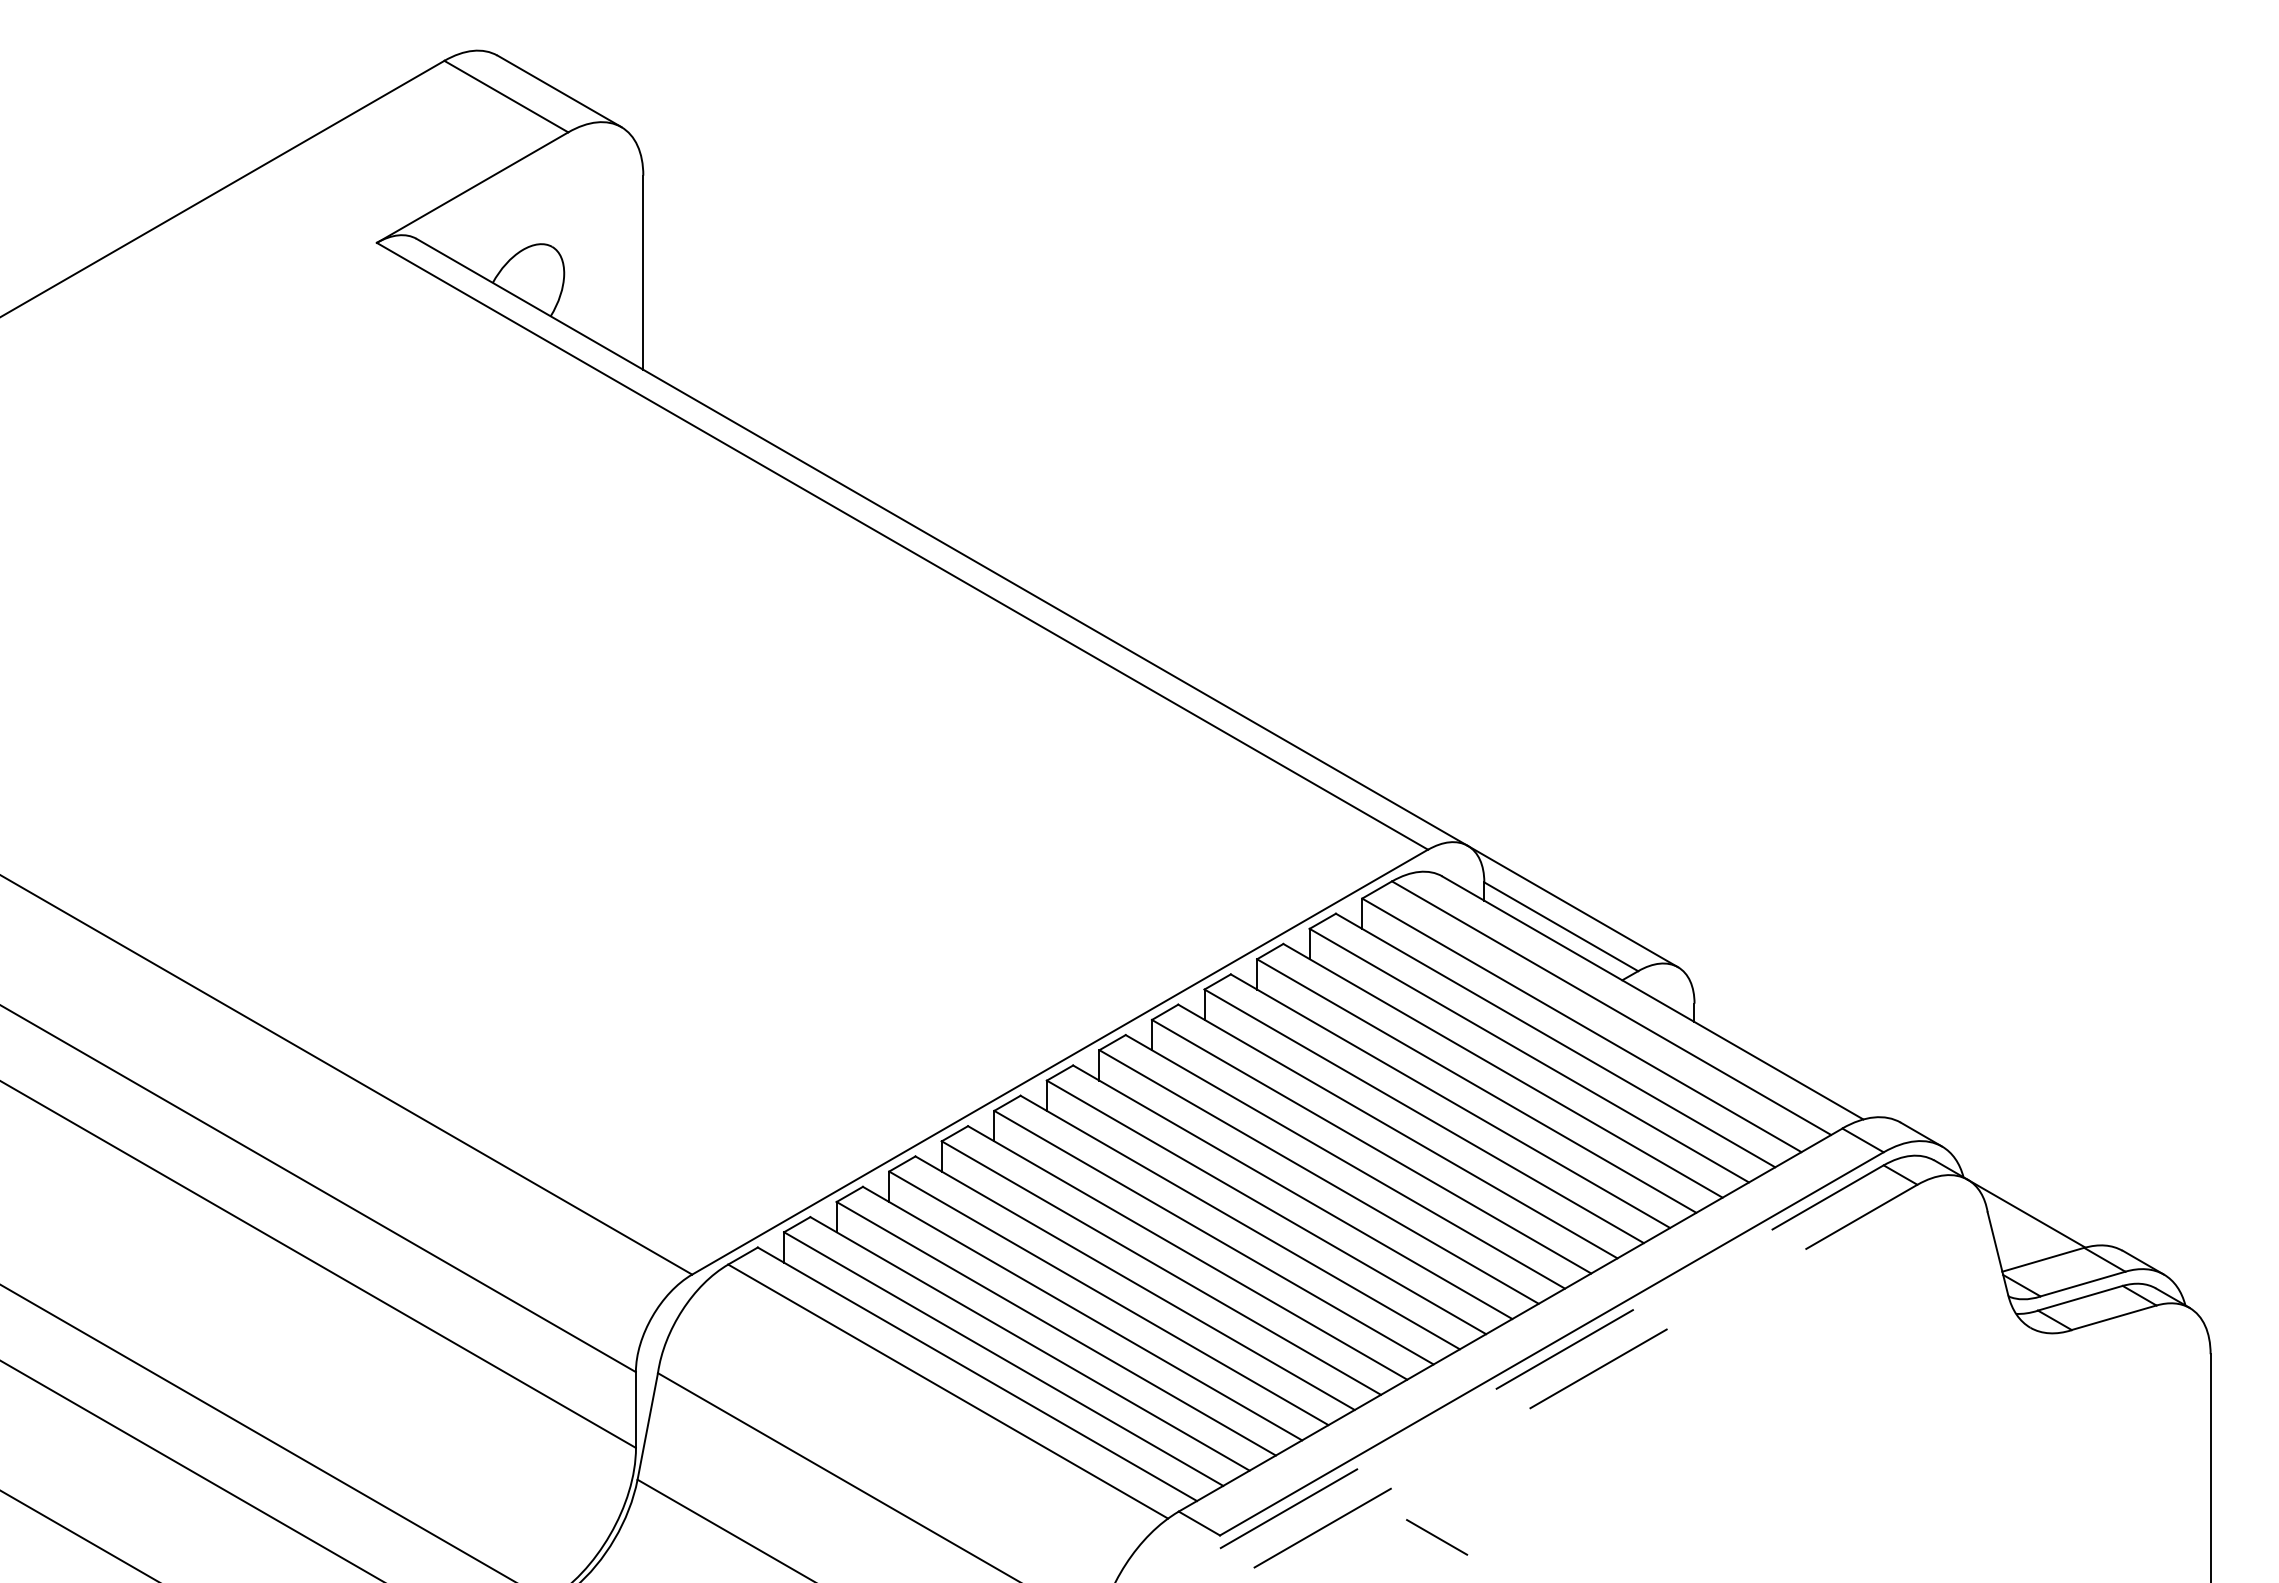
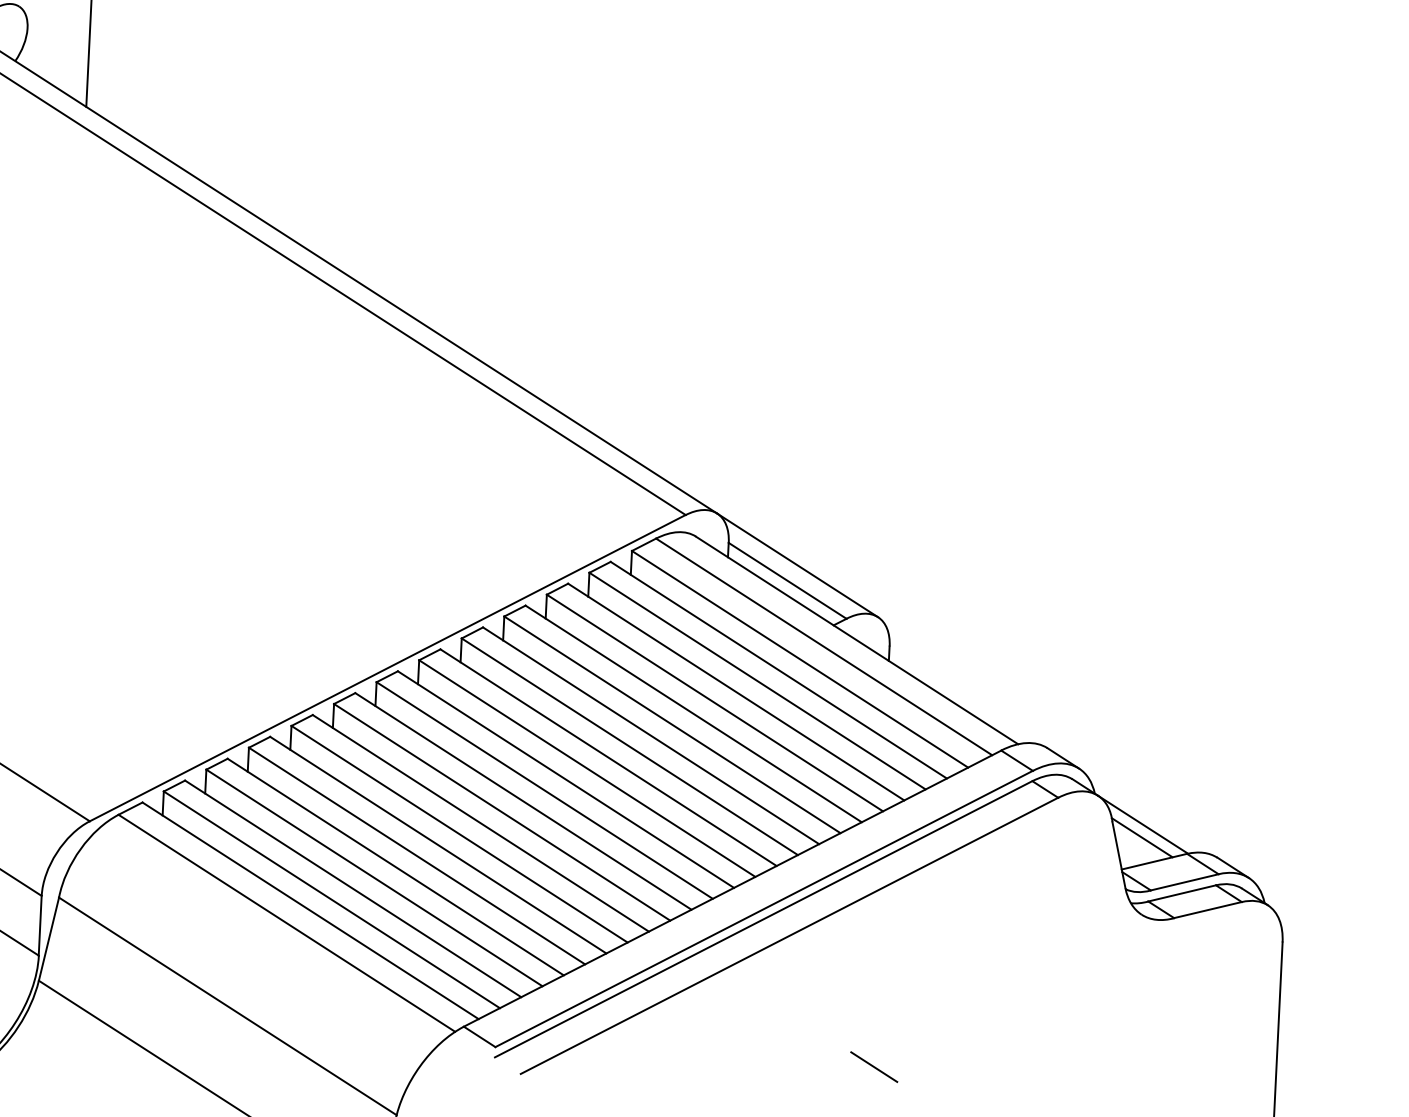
line: (2026, 1230) -> (1142, 837), added
line: (1552, 1356) -> (764, 918), dashed -> solid
line: (1586, 1376) -> (790, 936), dashed -> solid
line: (1437, 1537) -> (874, 1067), moved

